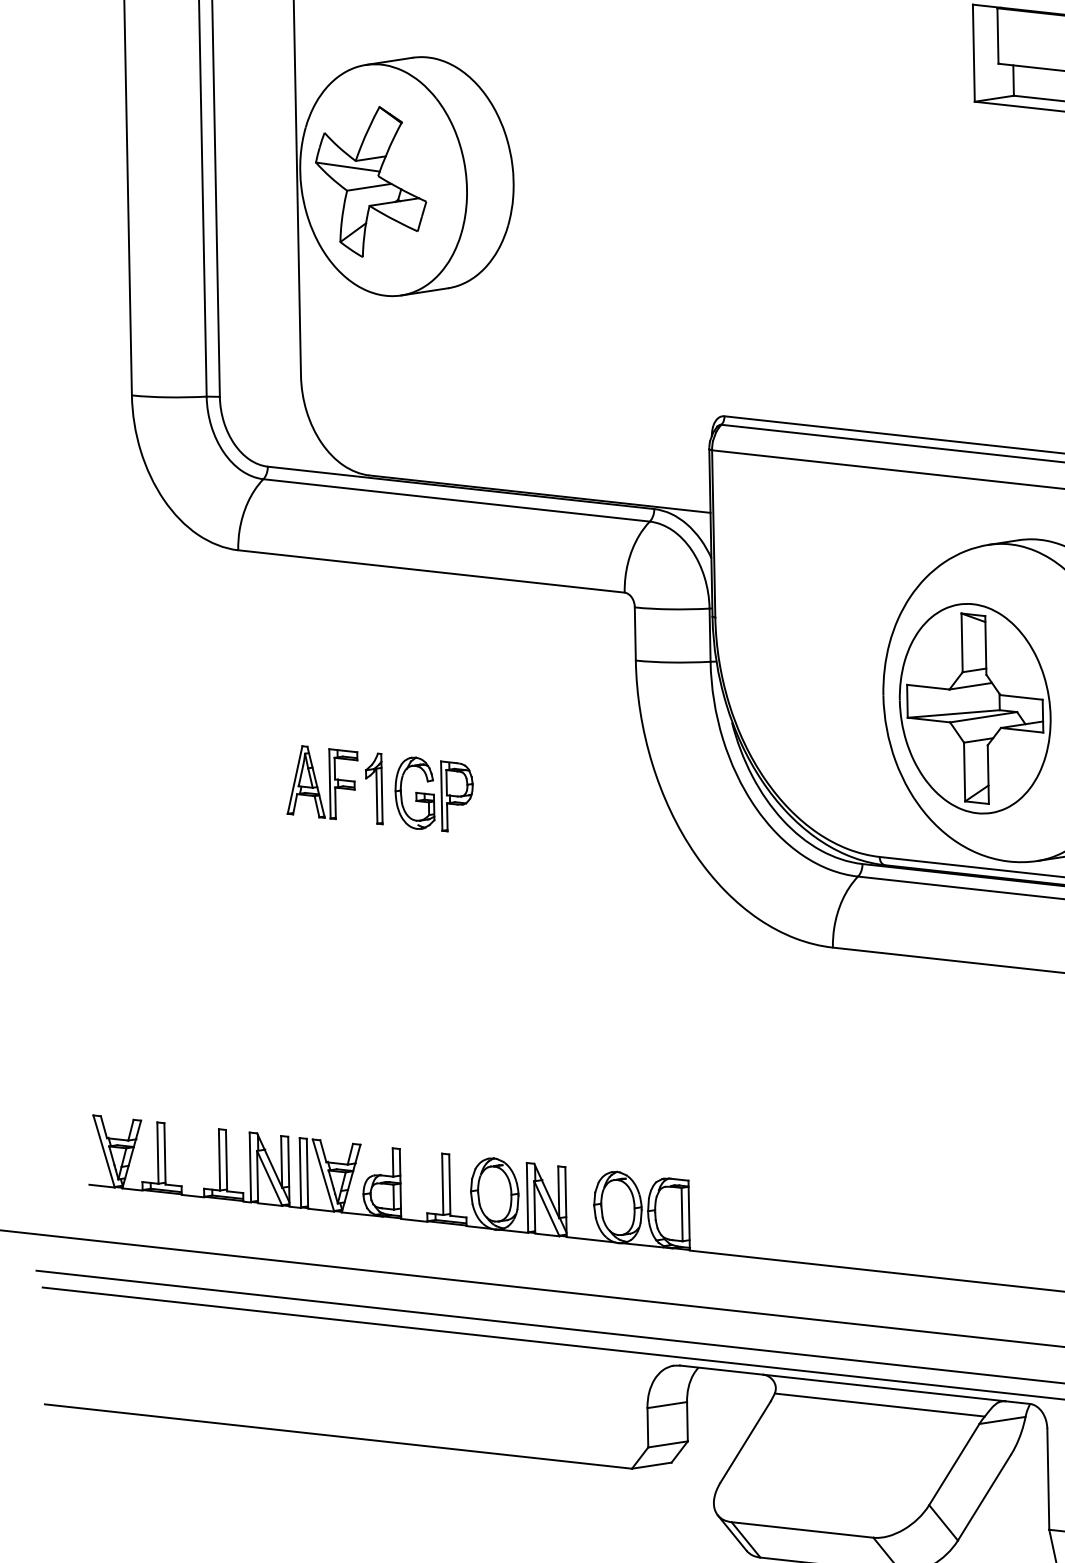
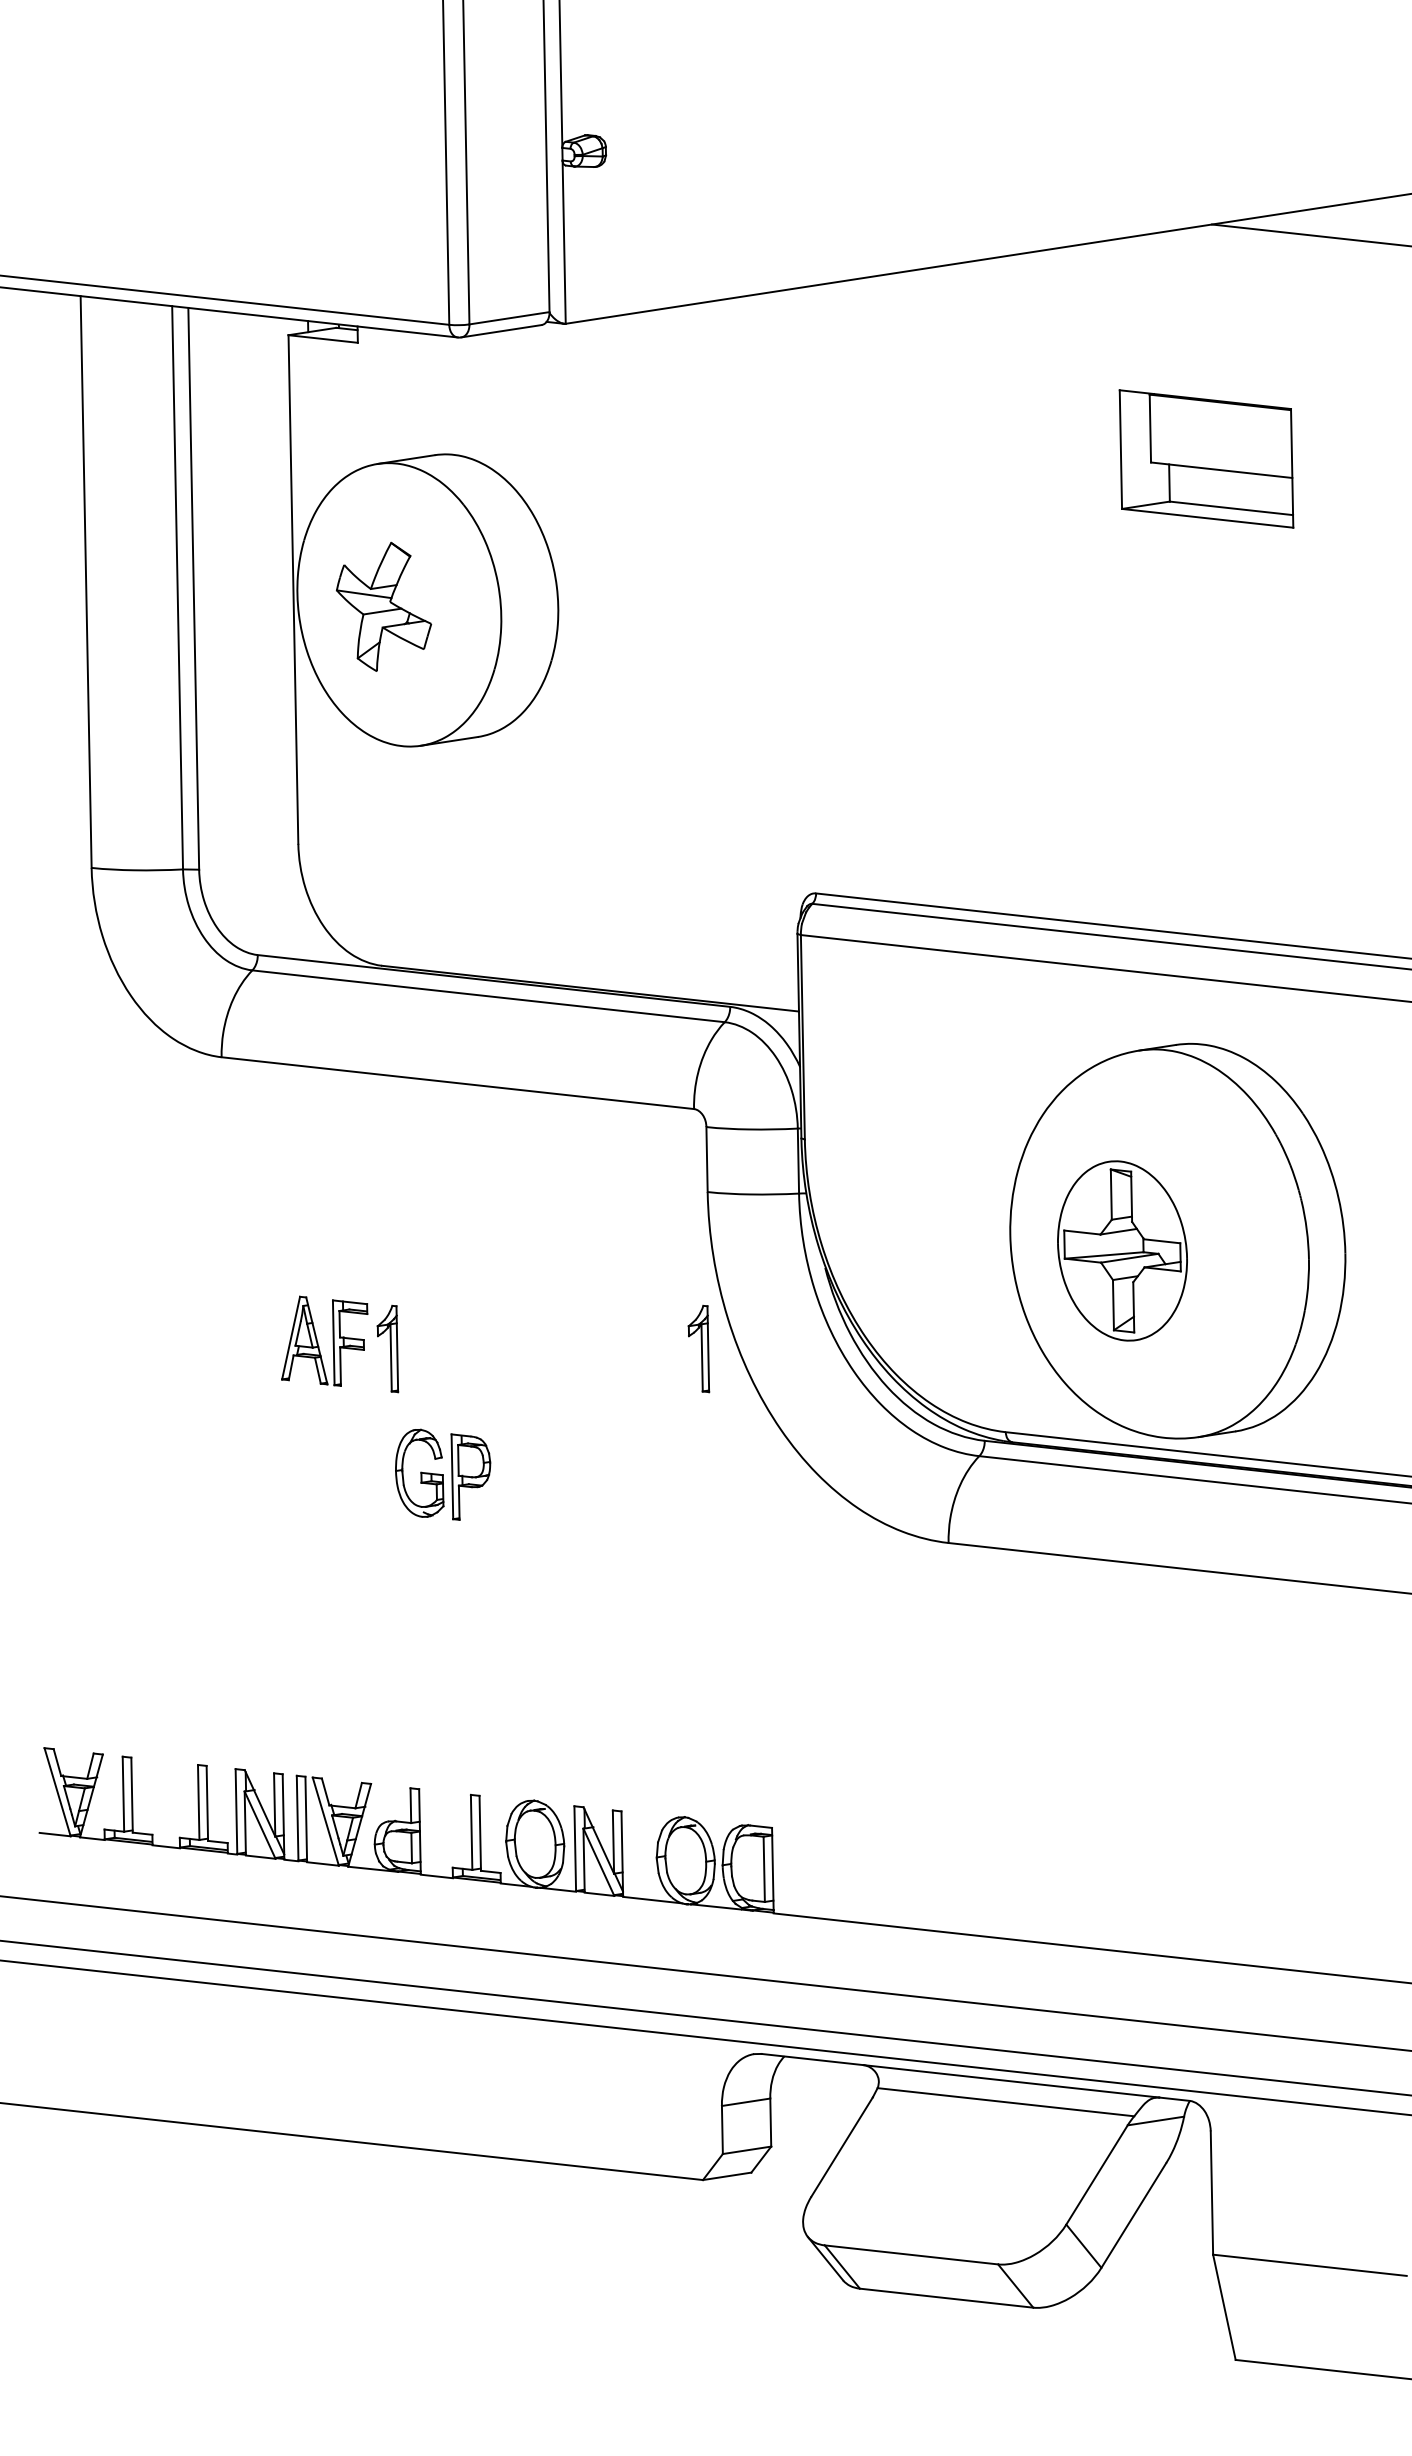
part: (370, 181) -> (383, 606), size x0.7
part: (975, 708) -> (1122, 1250), size x0.7
part: (628, 789) -> (698, 1349), added
part: (434, 794) -> (443, 1474), moved

